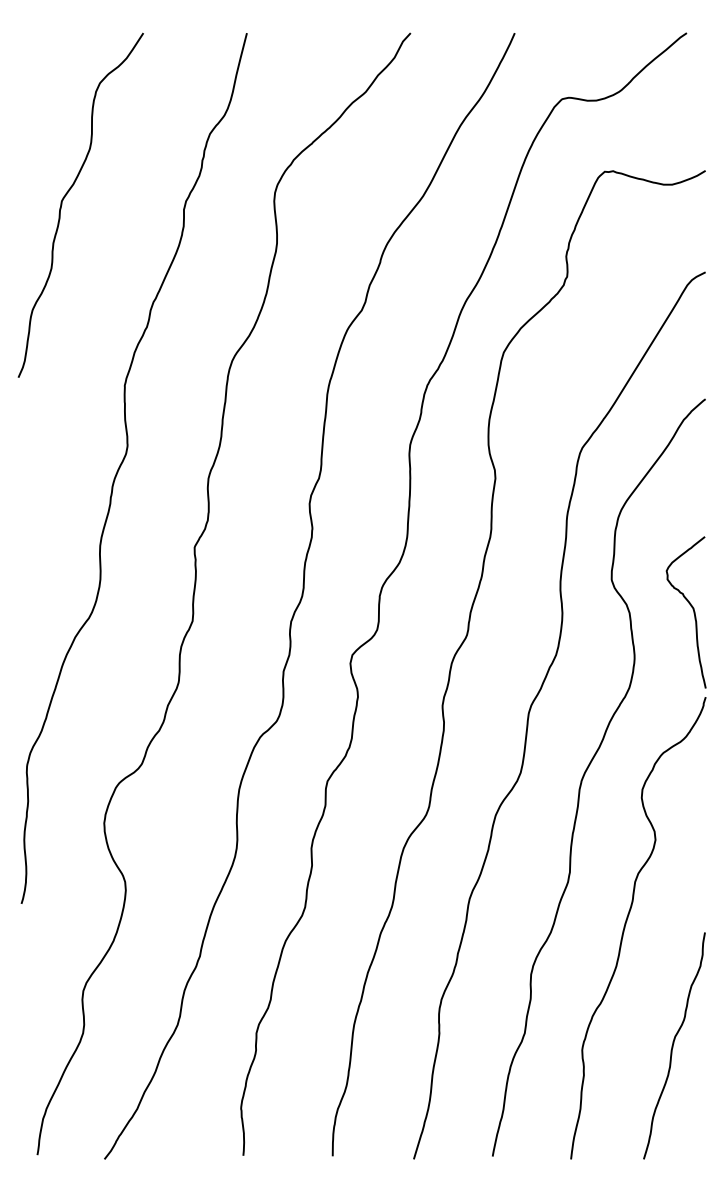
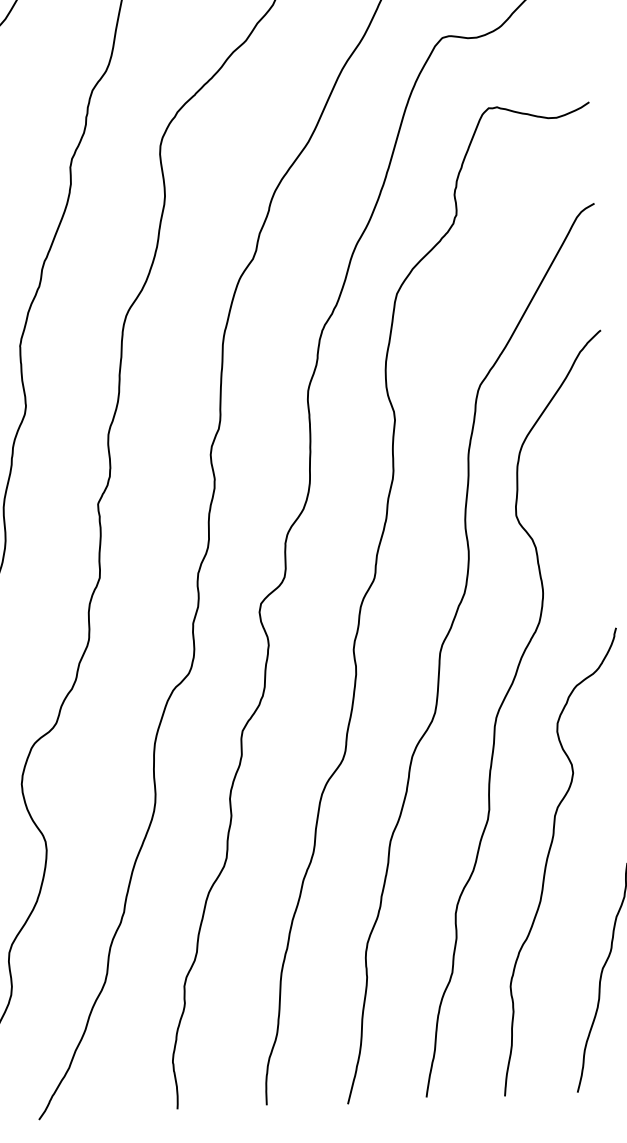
curve: (692, 609) -> (598, 541), removed

